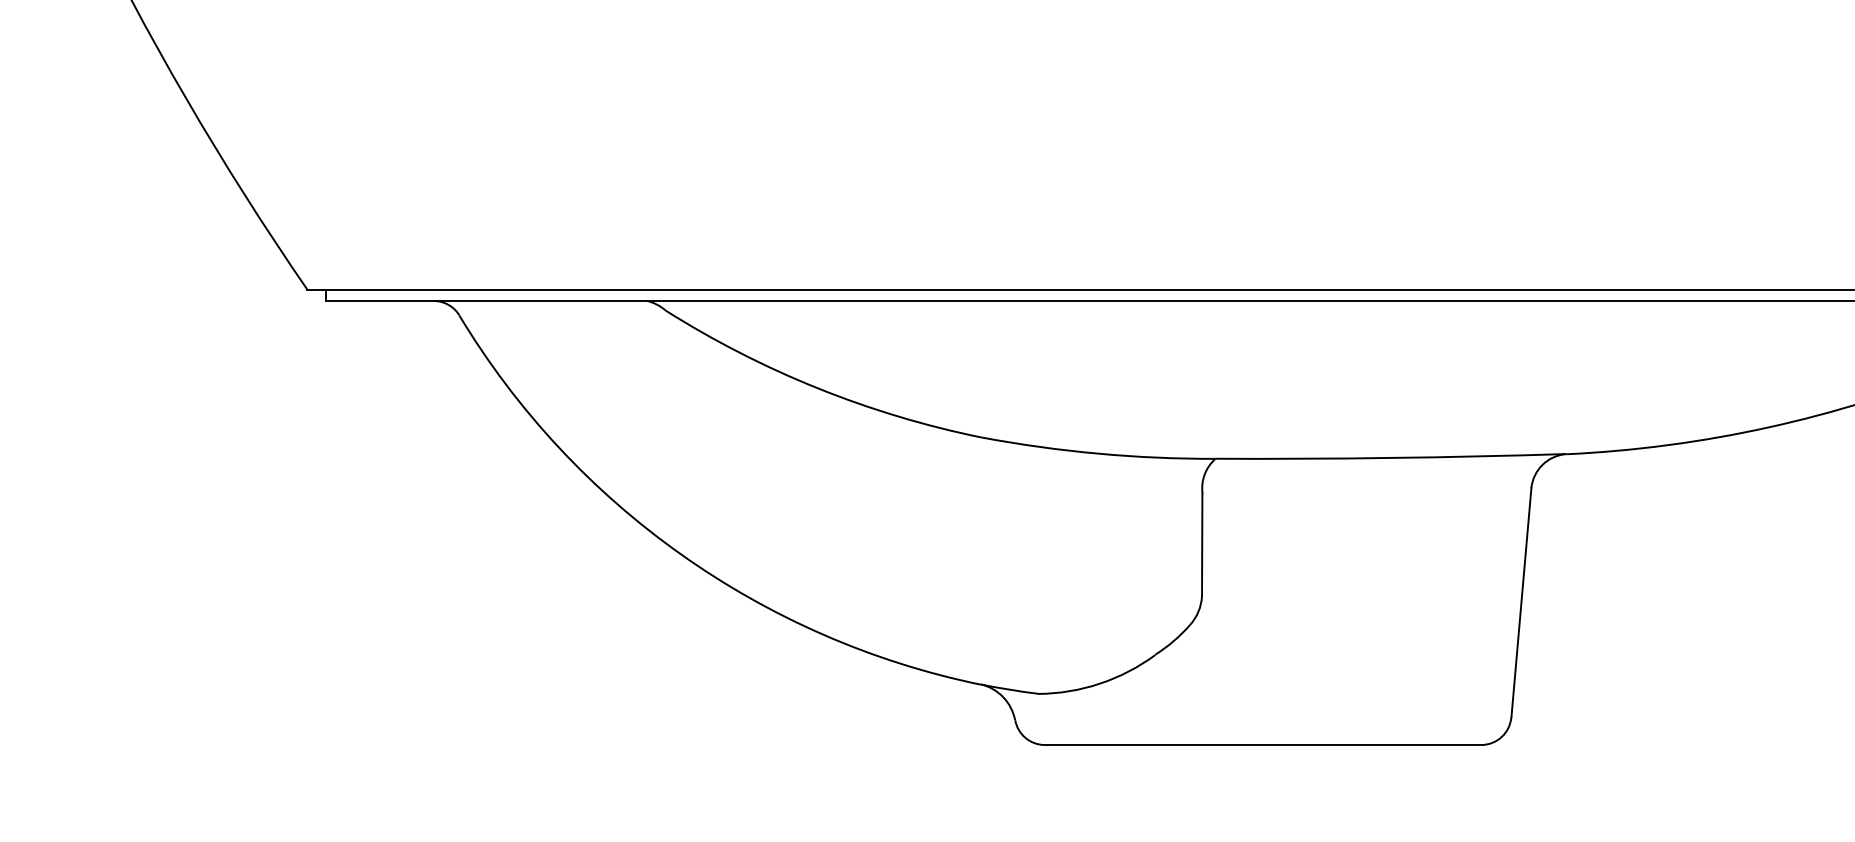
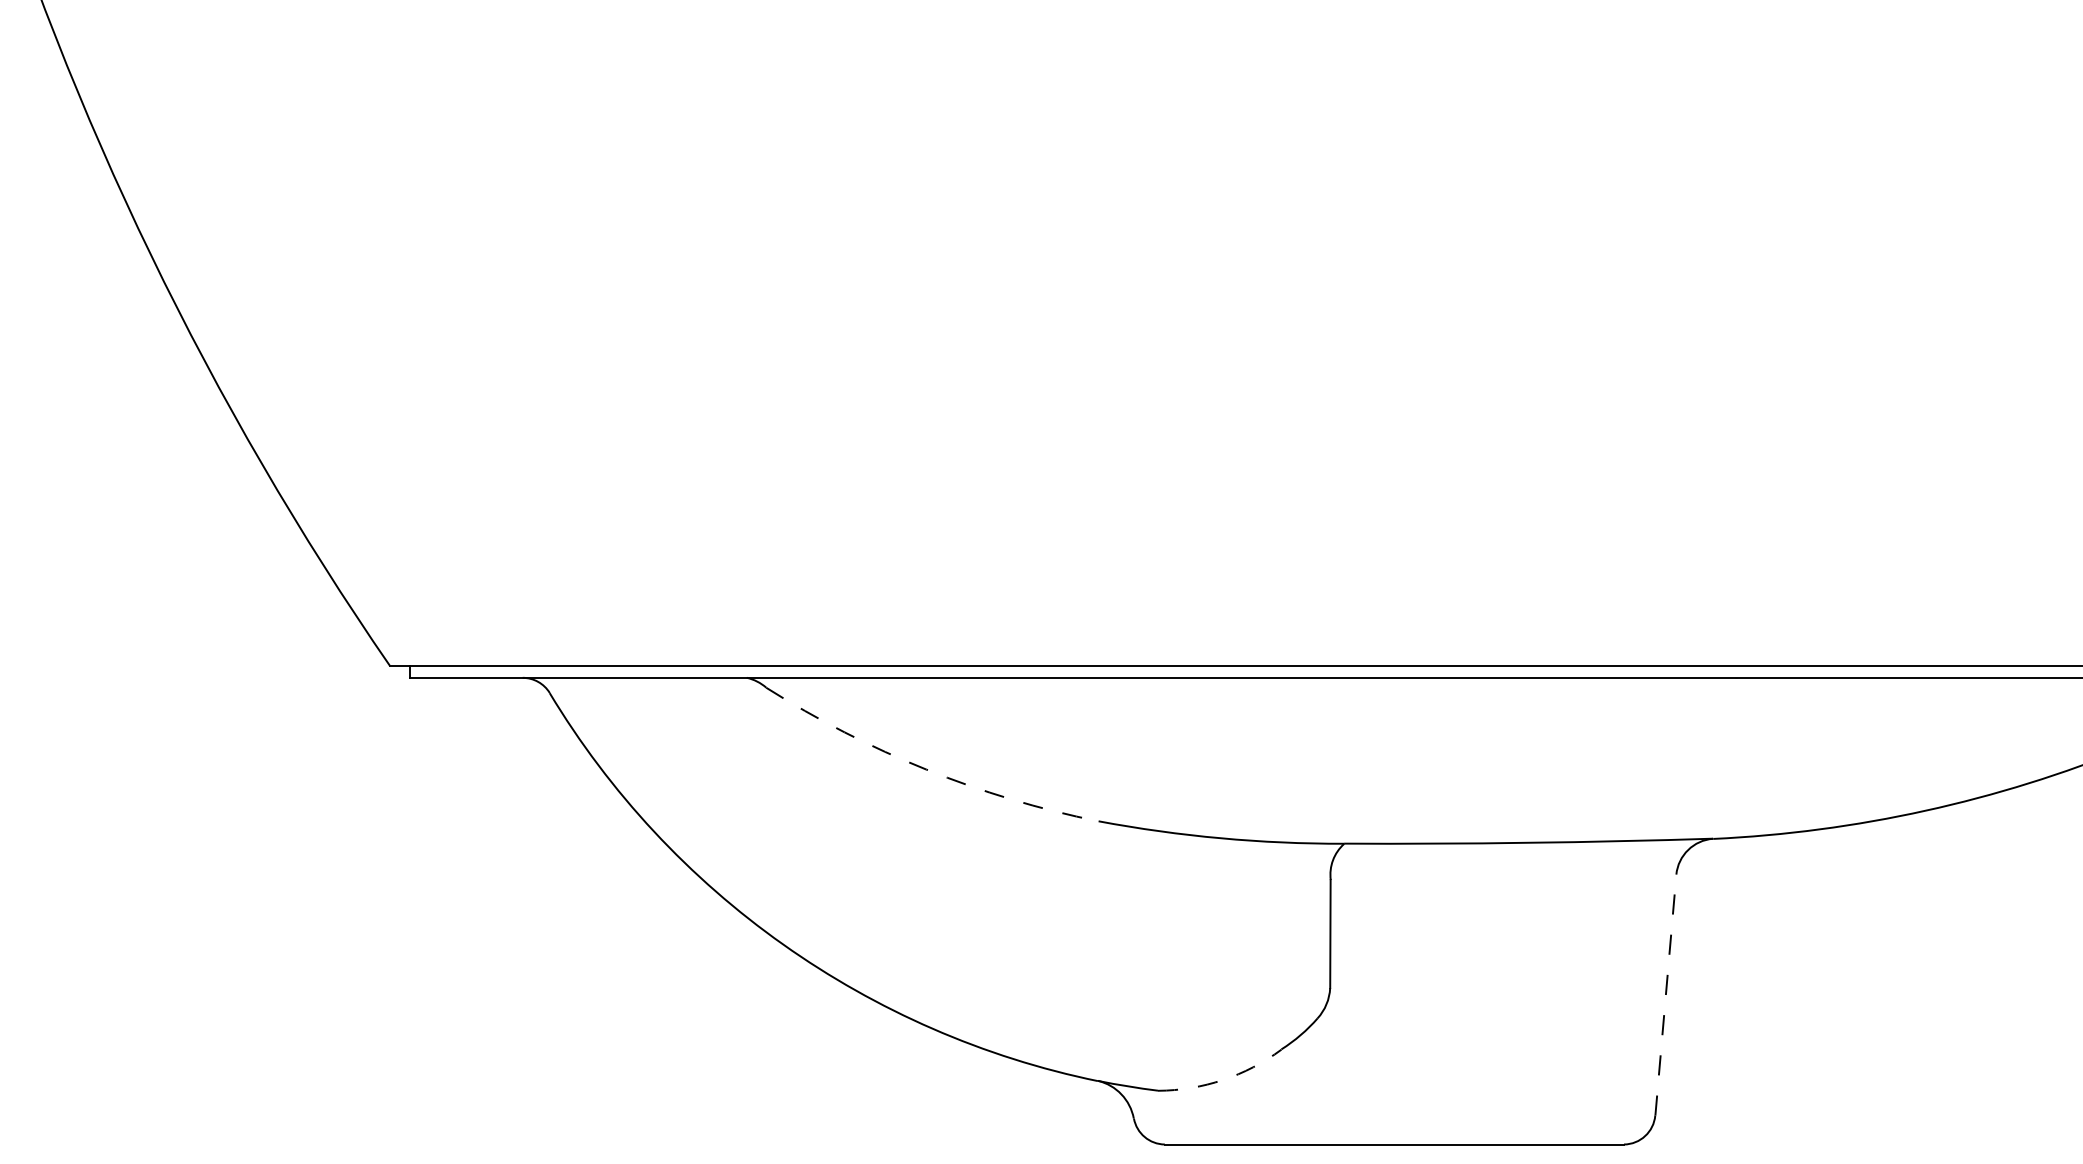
arc: (817, 388) -> (926, 769), solid -> dashed
line: (1521, 603) -> (1665, 995), solid -> dashed
arc: (1099, 684) -> (1222, 1080), solid -> dashed

